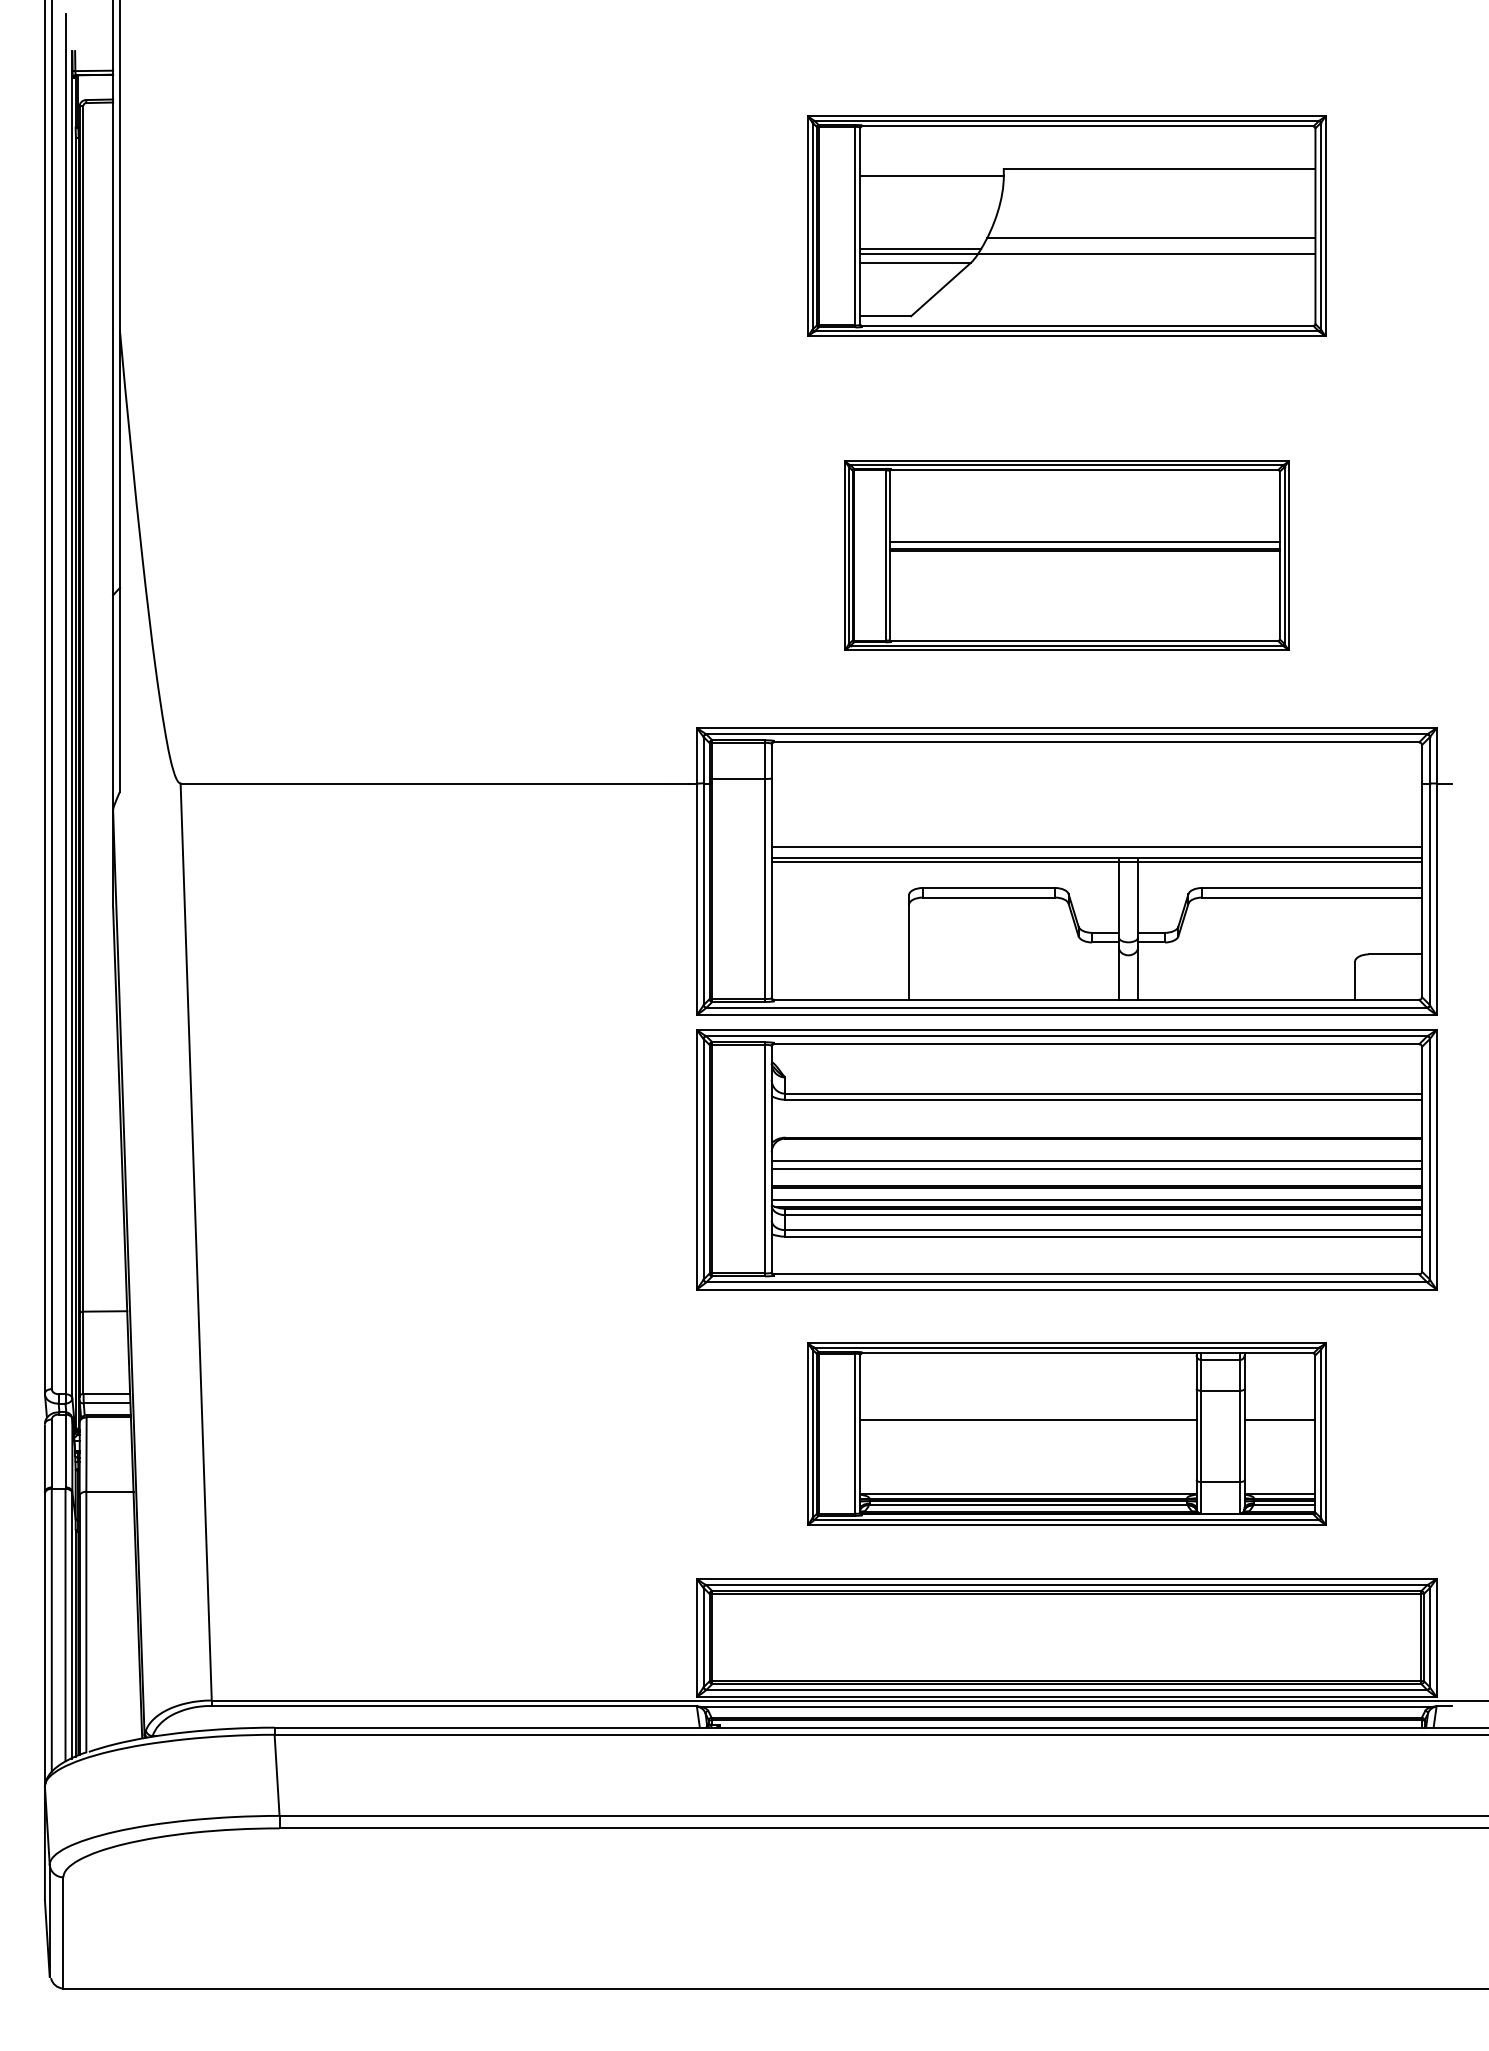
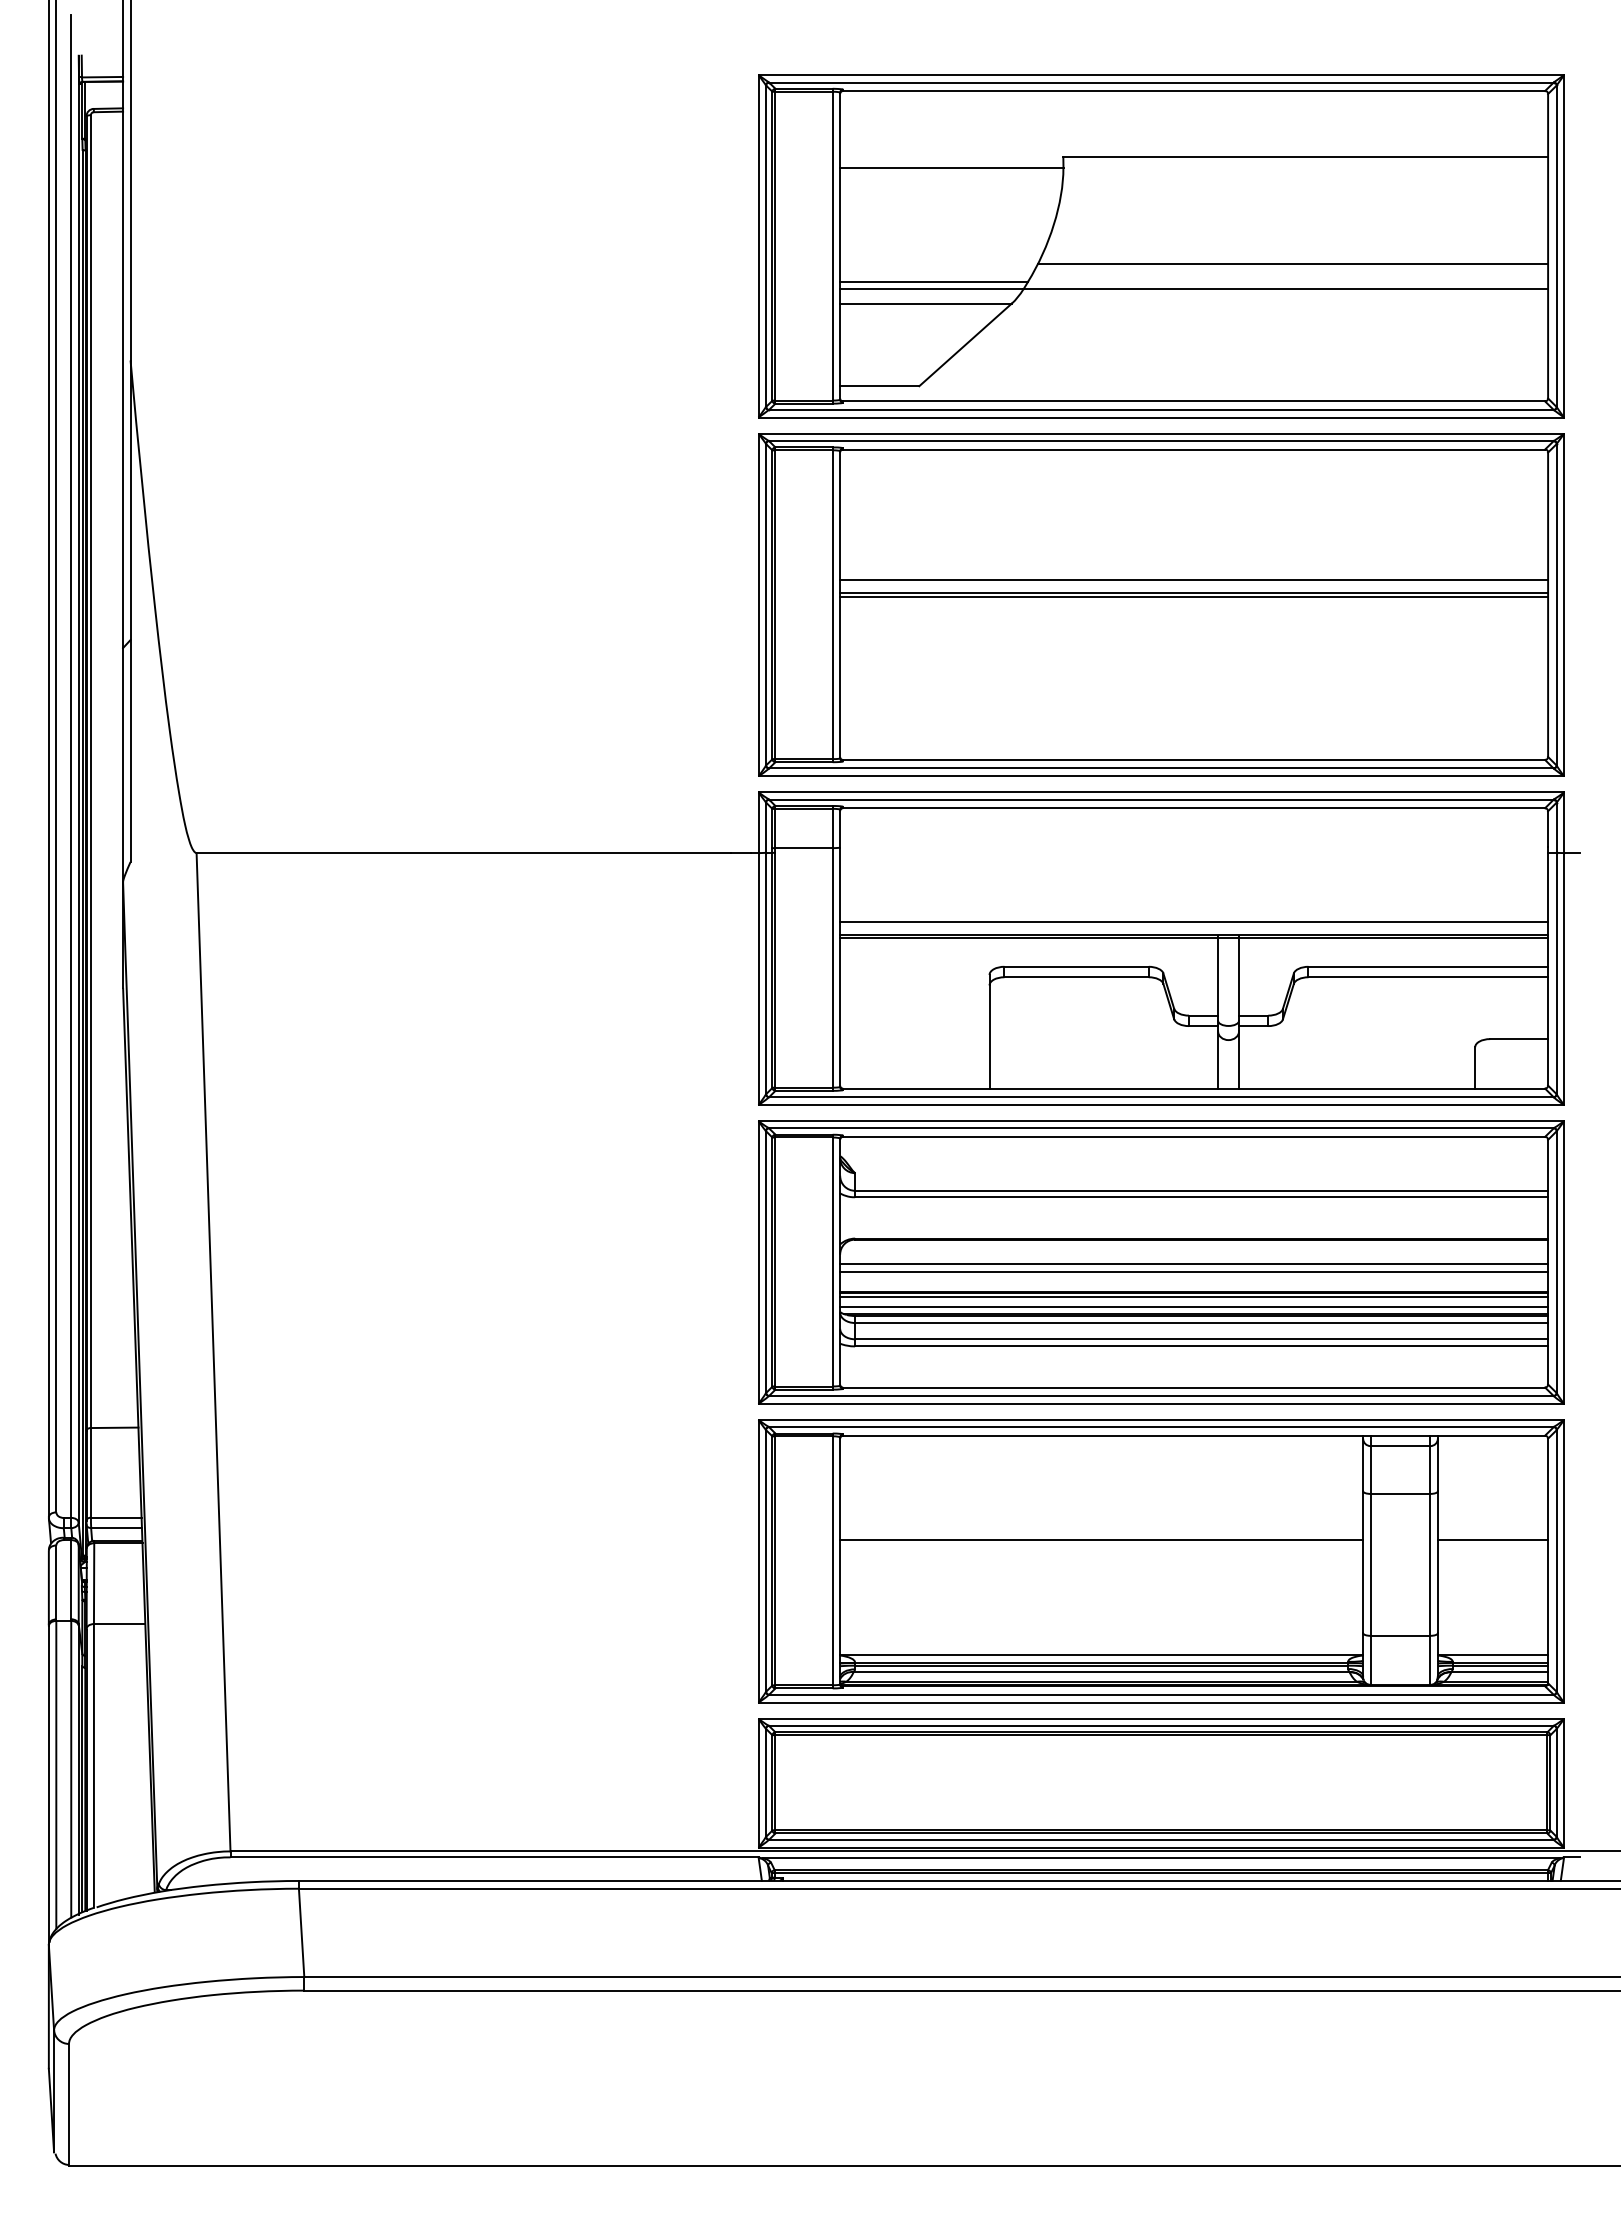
part: (1066, 226) -> (1161, 246), size x1.43
part: (1066, 555) -> (1161, 604), size x1.67
line: (1097, 1191) -> (1194, 1297), added
part: (1066, 1434) -> (1161, 1561), size x1.43

